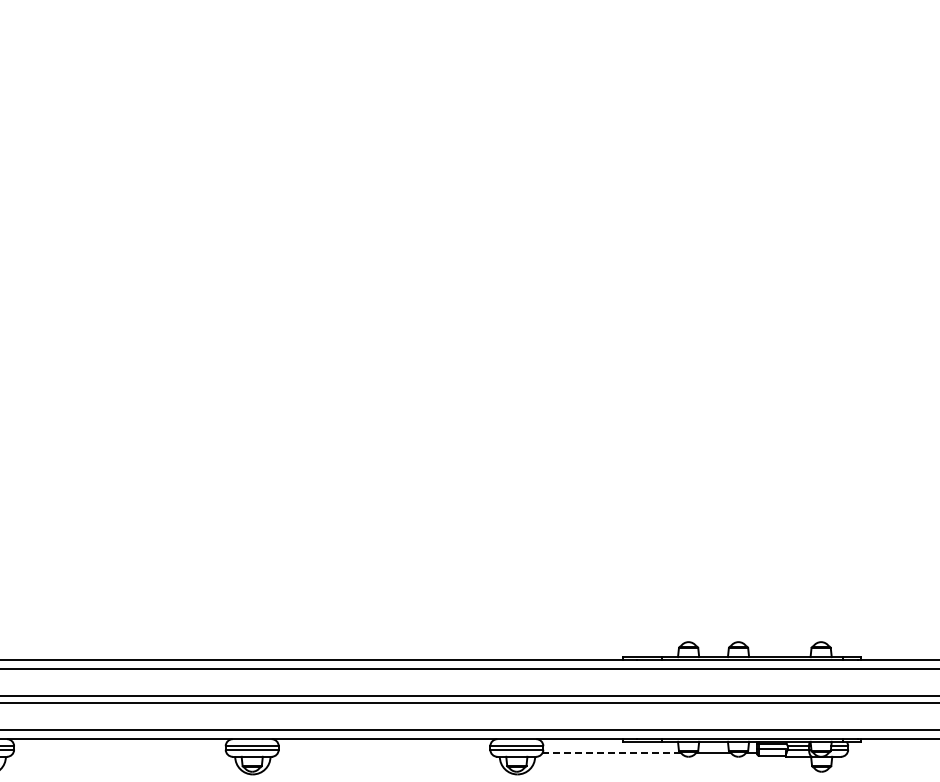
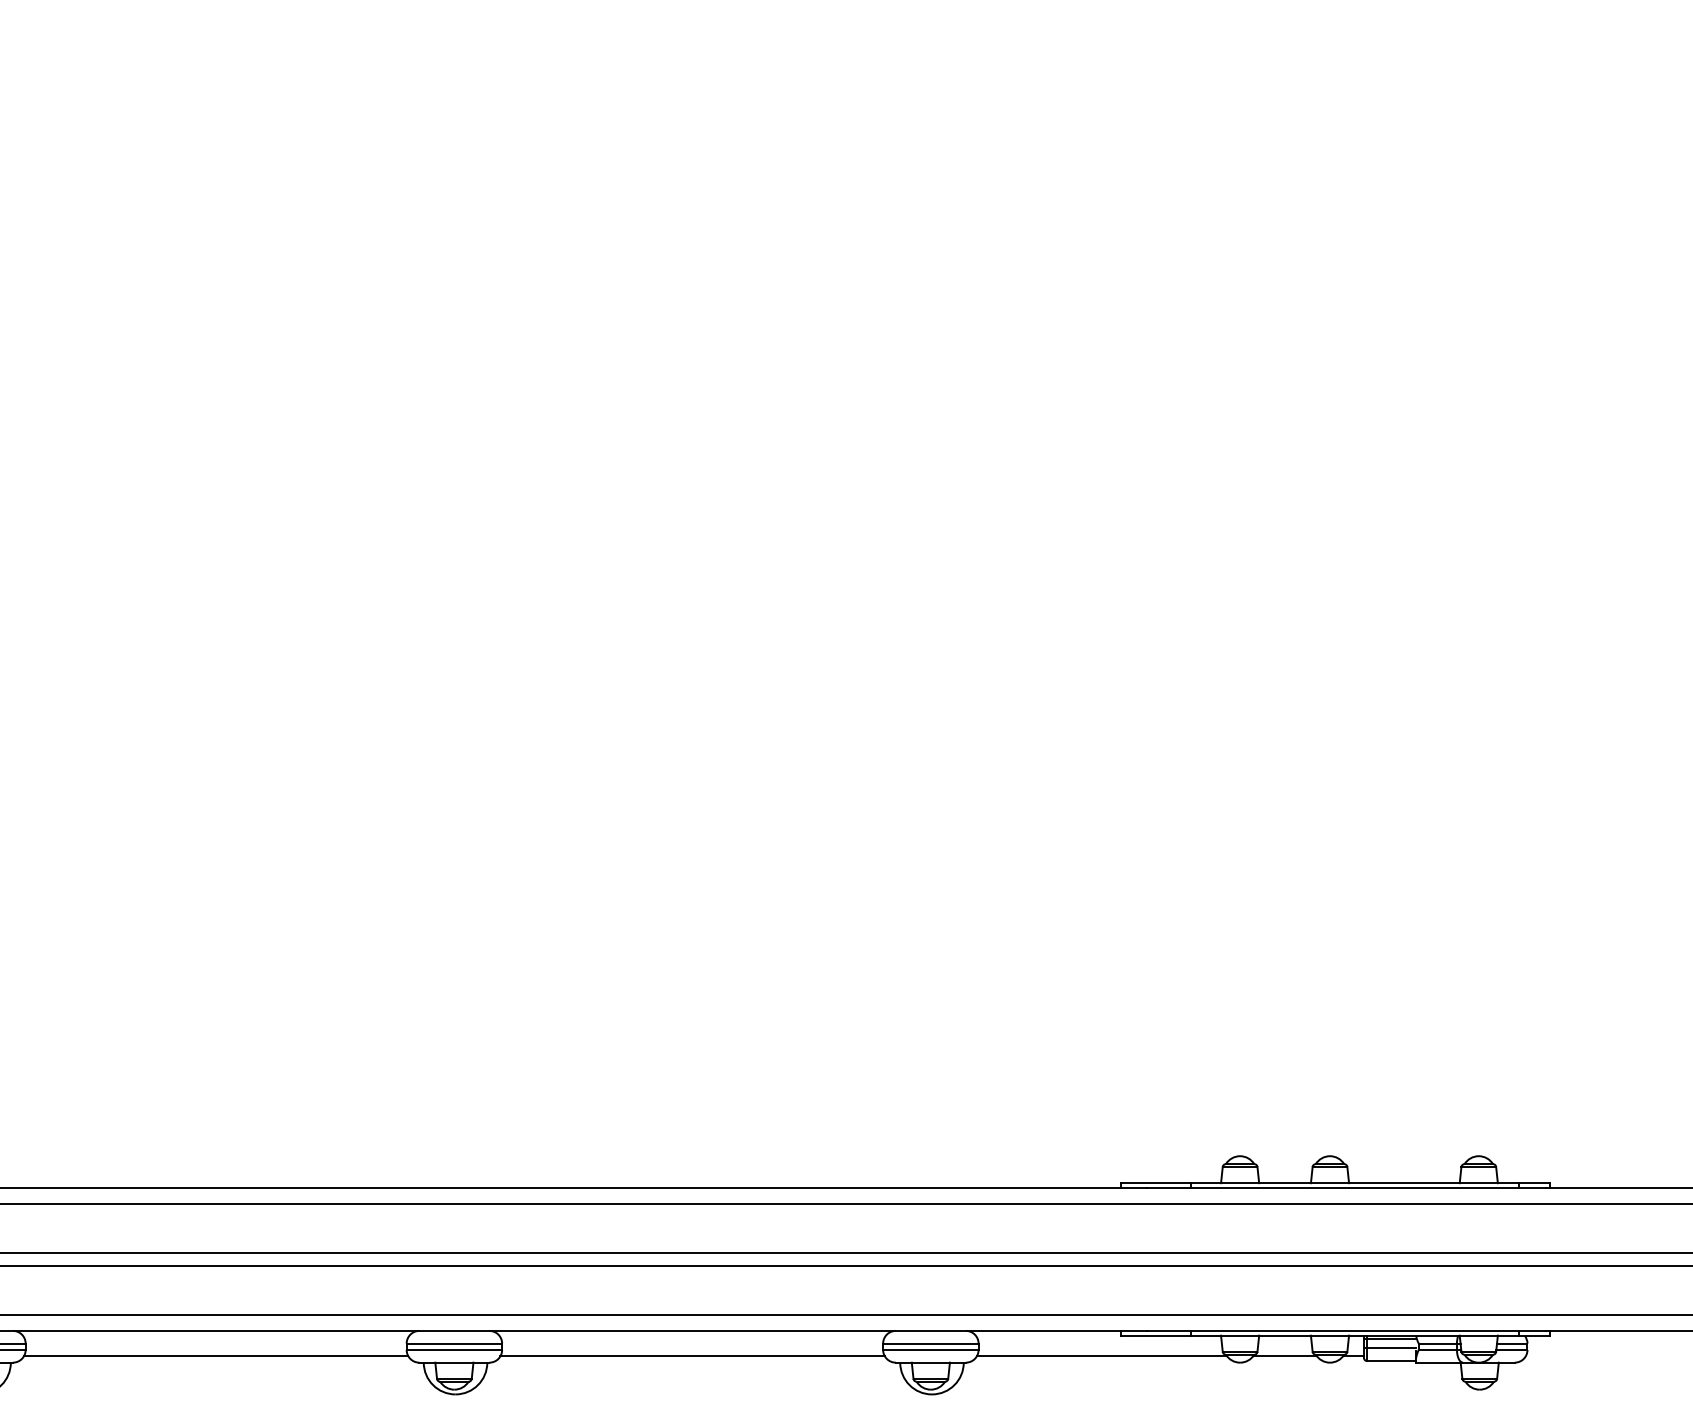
line: (119, 753) -> (215, 1356), added
line: (384, 753) -> (692, 1356), added
line: (612, 753) -> (1103, 1356), dashed -> solid

